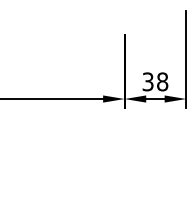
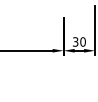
text: (161, 80) -> (82, 41), 38 -> 30

